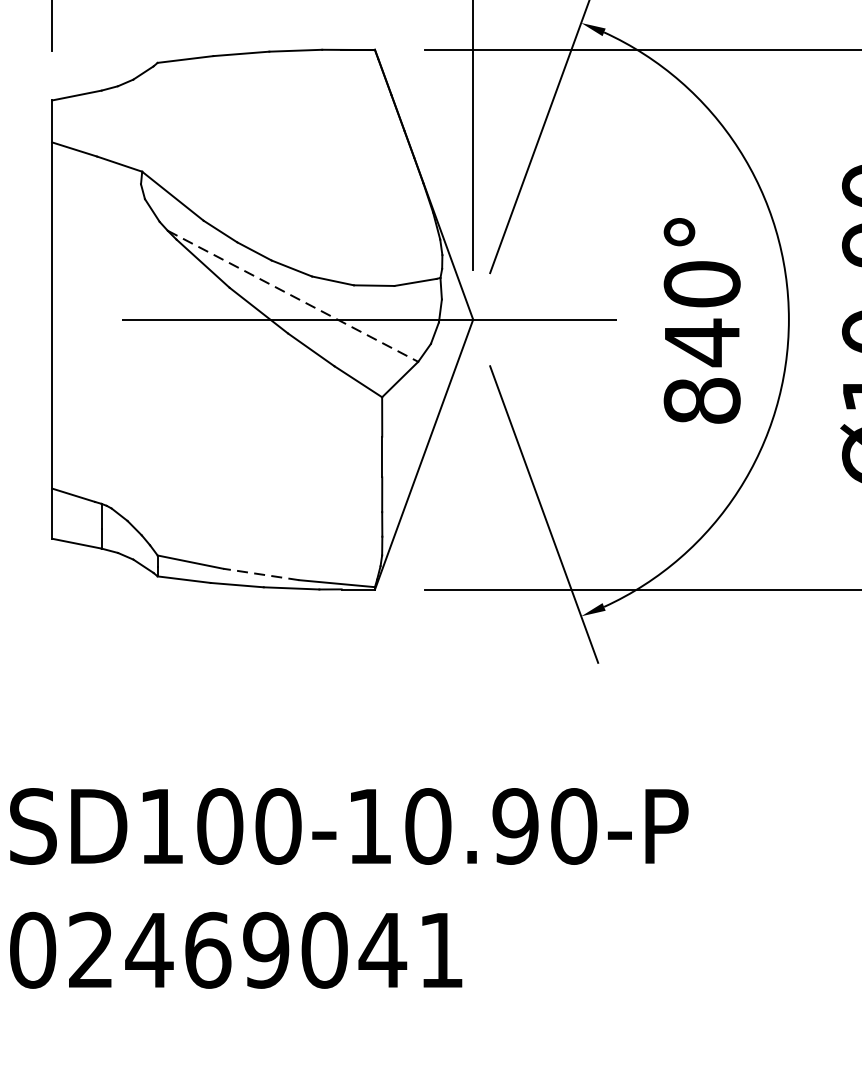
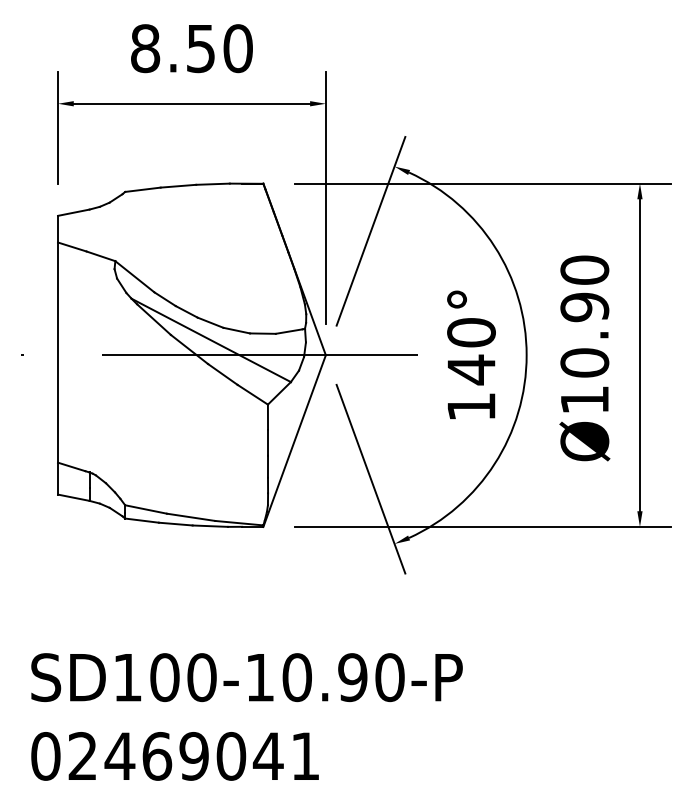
line: (293, 296) -> (211, 340), dashed -> solid
text: (702, 400) -> (471, 406), 840° -> 140°
line: (260, 574) -> (190, 517), dashed -> solid

